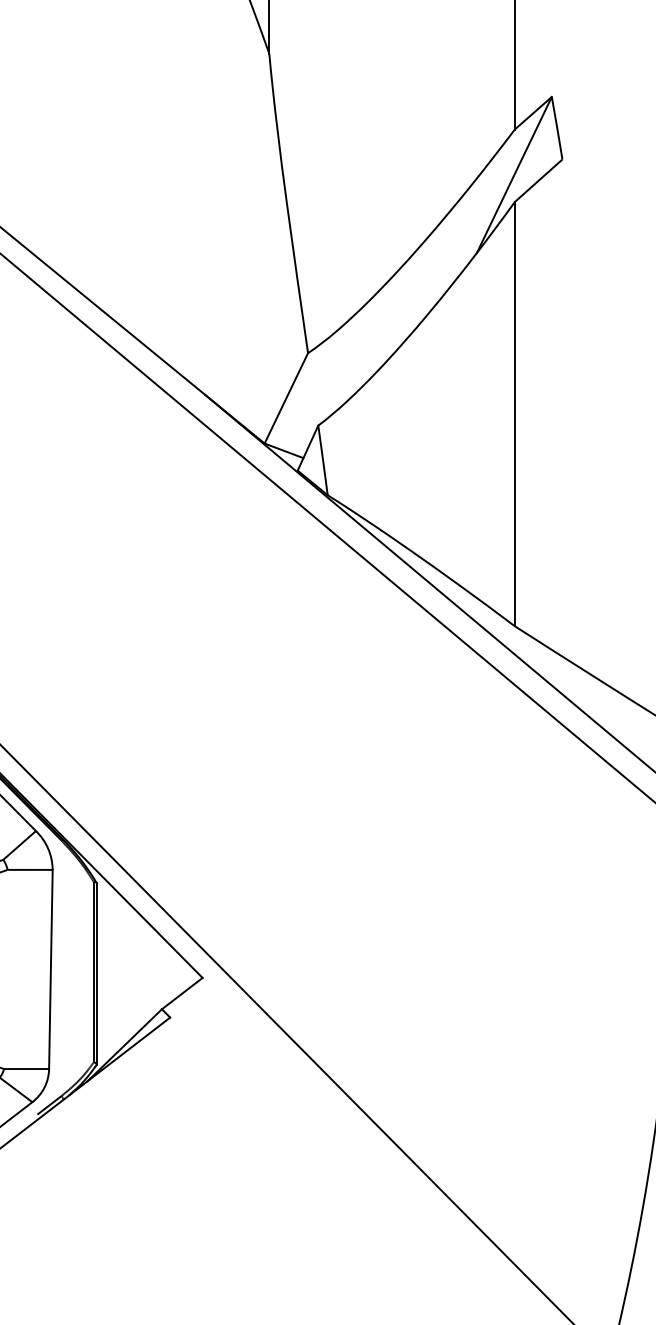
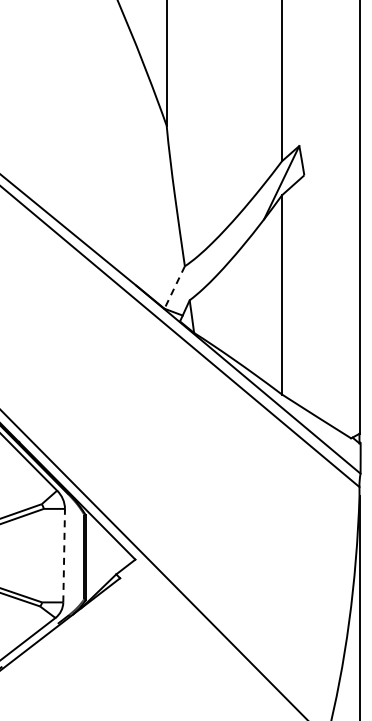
line: (285, 398) -> (174, 287), solid -> dashed
line: (51, 969) -> (64, 555), solid -> dashed

